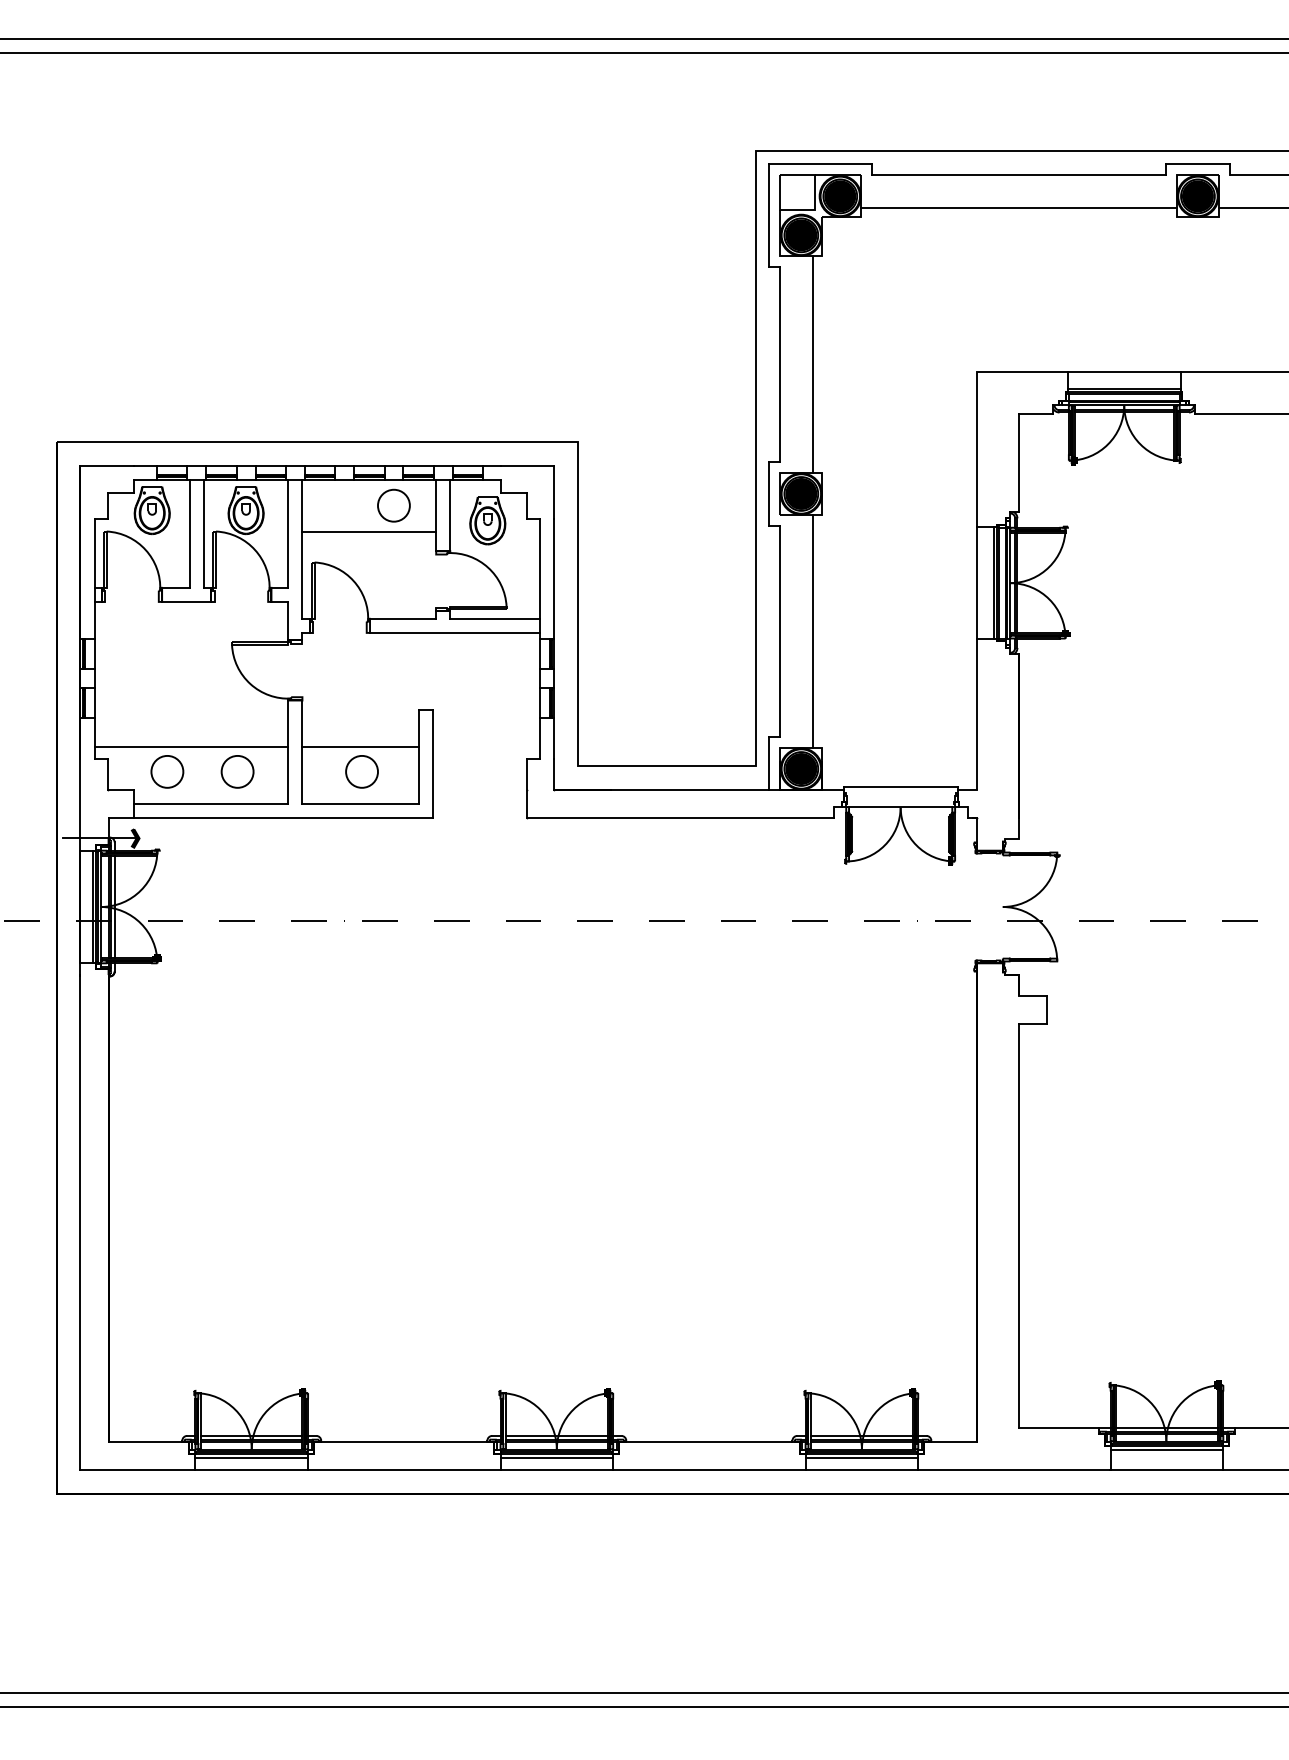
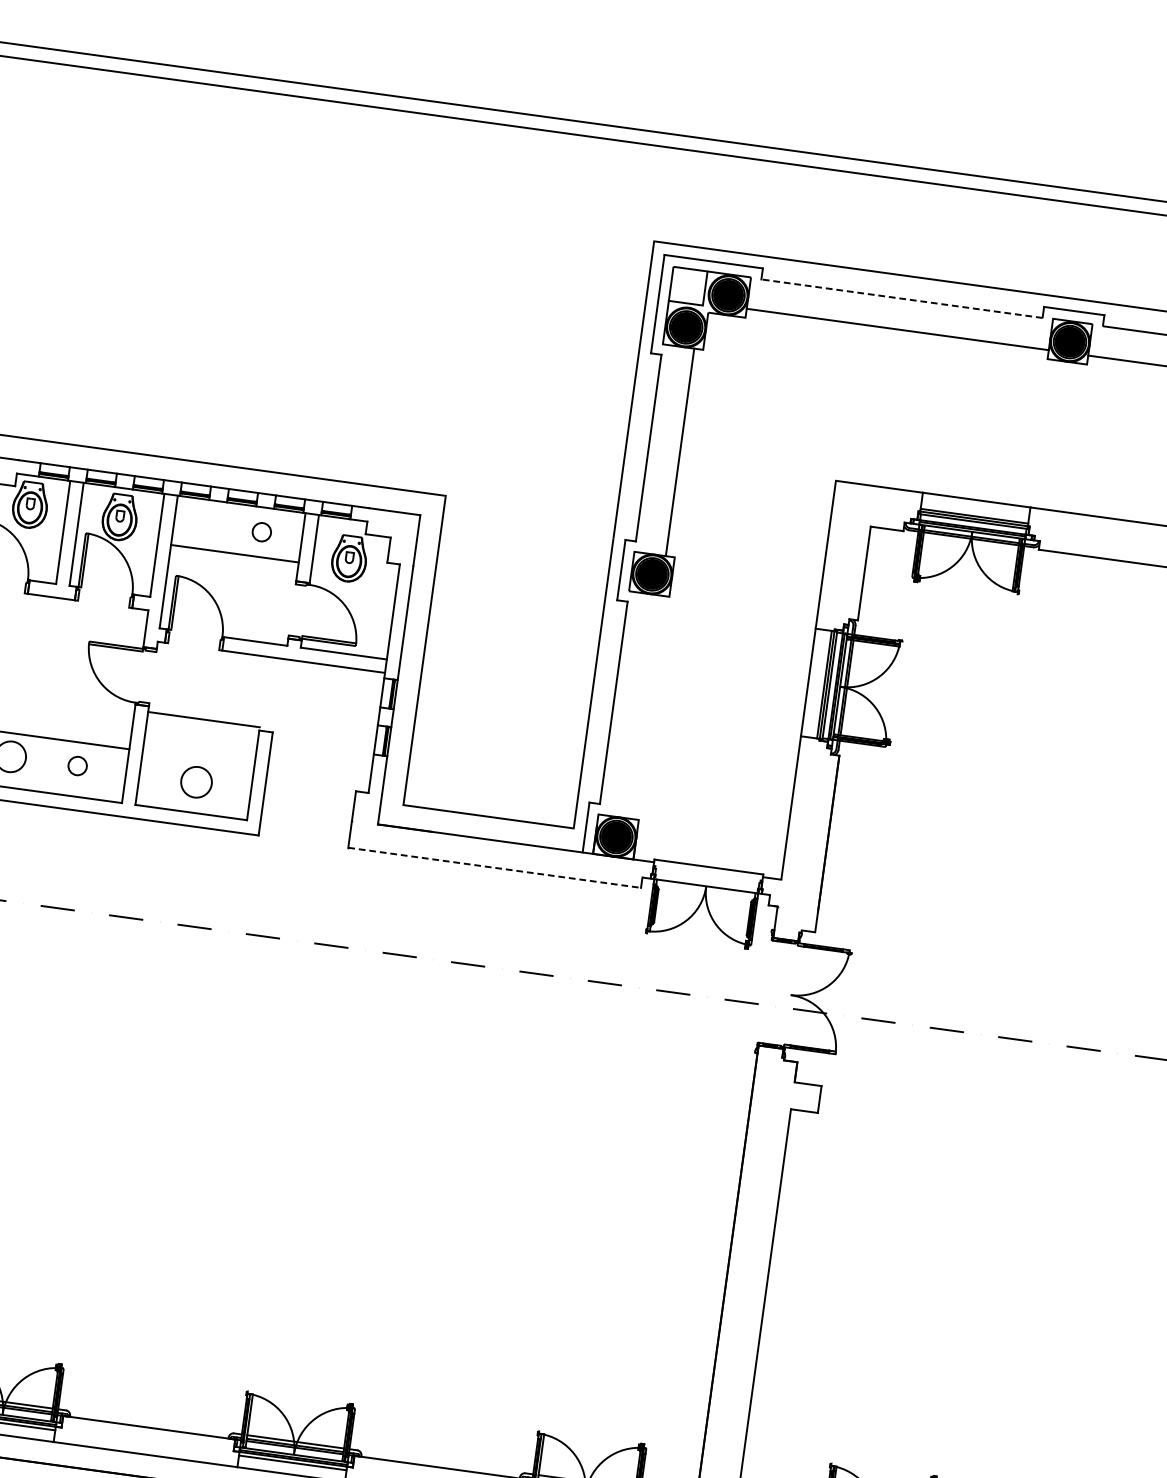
line: (1018, 175) -> (901, 298), solid -> dashed
circle: (393, 505) -> (261, 532), size x0.6
line: (812, 631) -> (645, 707), removed
line: (360, 747) -> (203, 719), moved
circle: (237, 771) -> (77, 765), size x0.6
line: (681, 817) -> (495, 867), solid -> dashed

